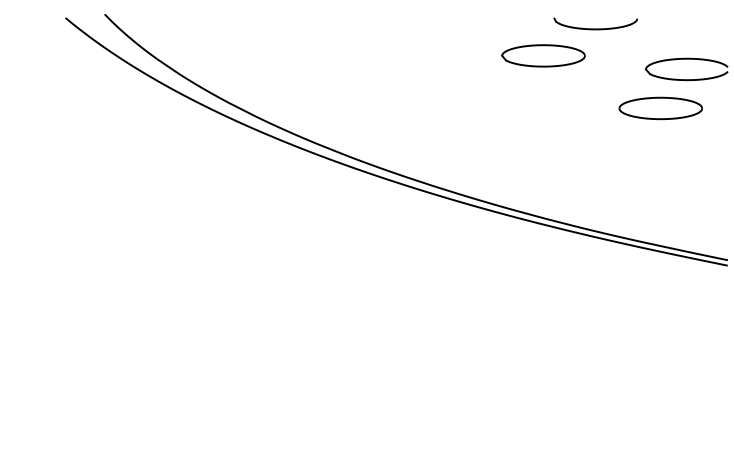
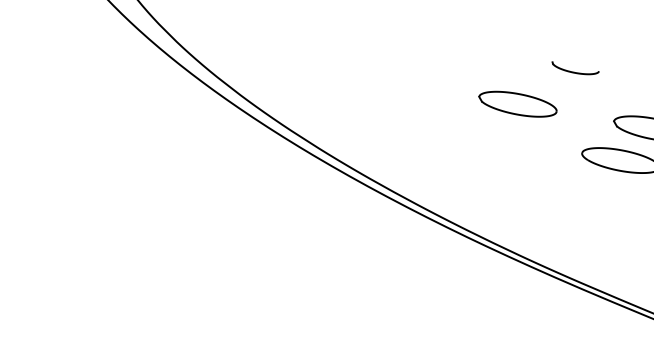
part: (595, 23) -> (575, 69), size x0.6
part: (543, 55) -> (517, 103), moved

